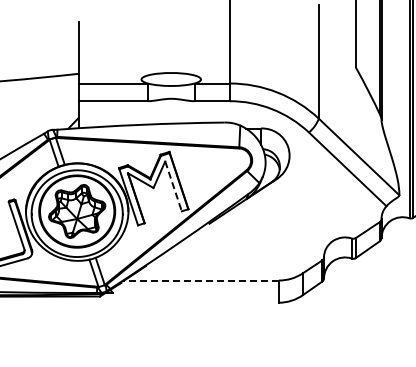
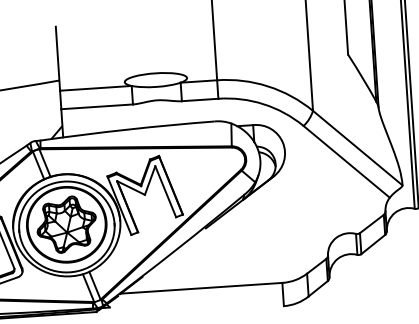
line: (173, 186) -> (165, 191), dashed -> solid
line: (201, 280) -> (201, 288), dashed -> solid

